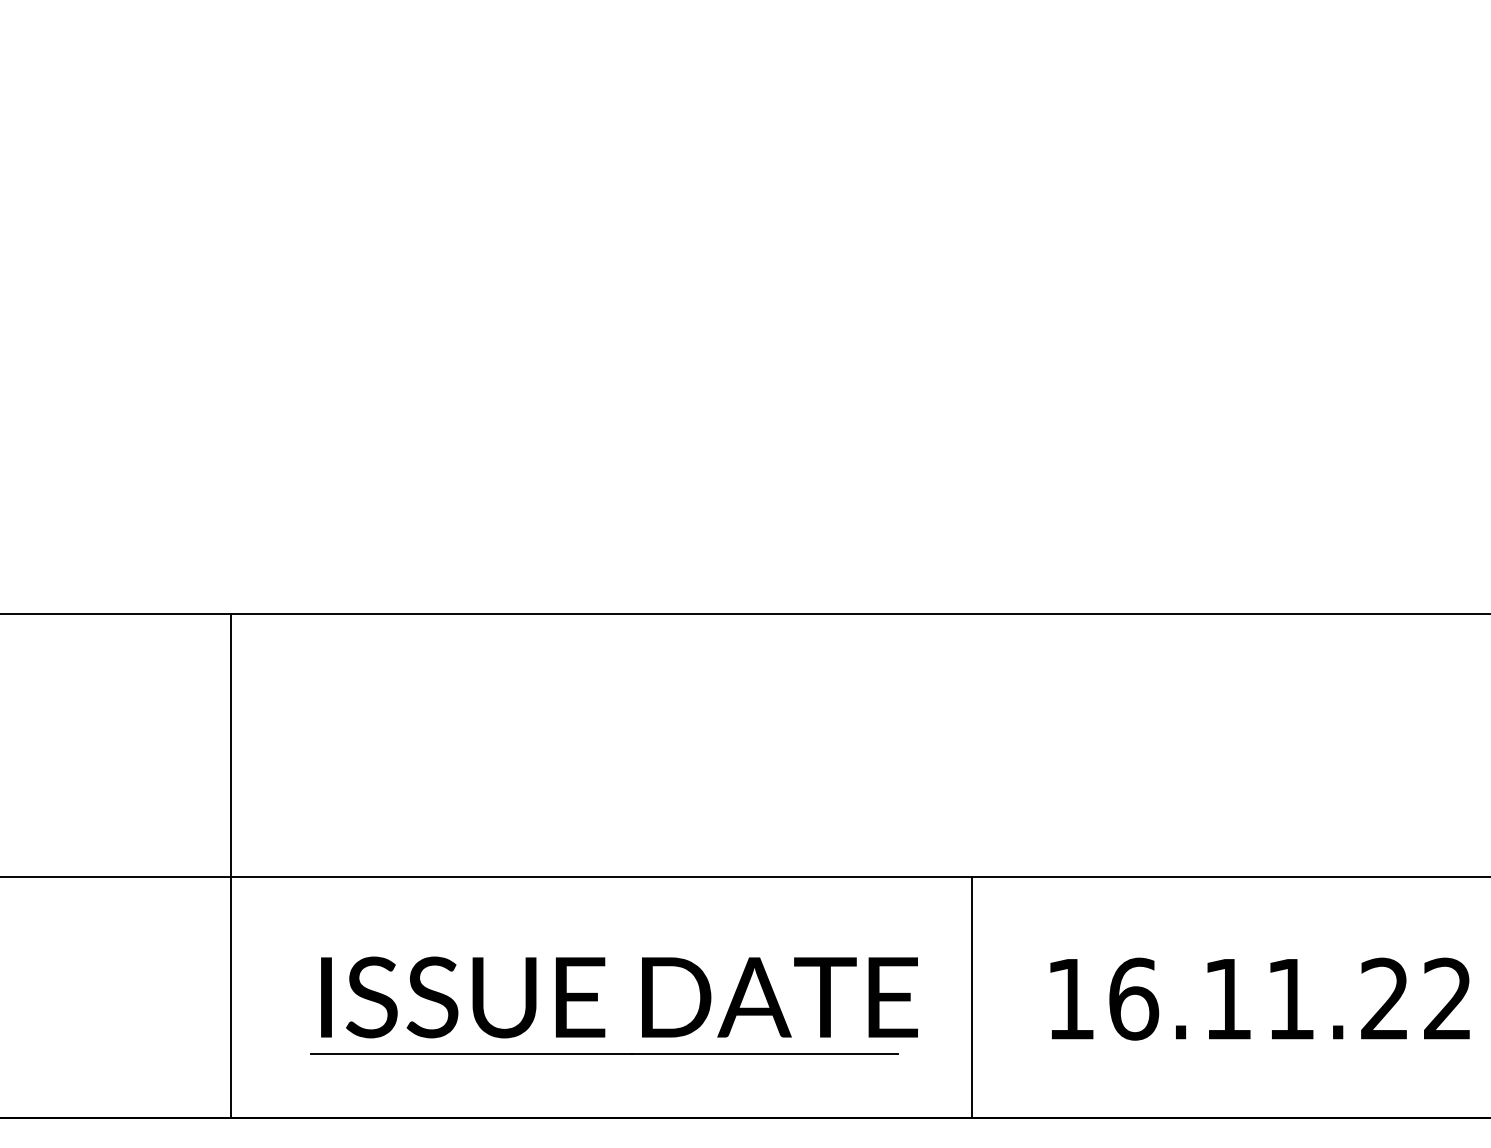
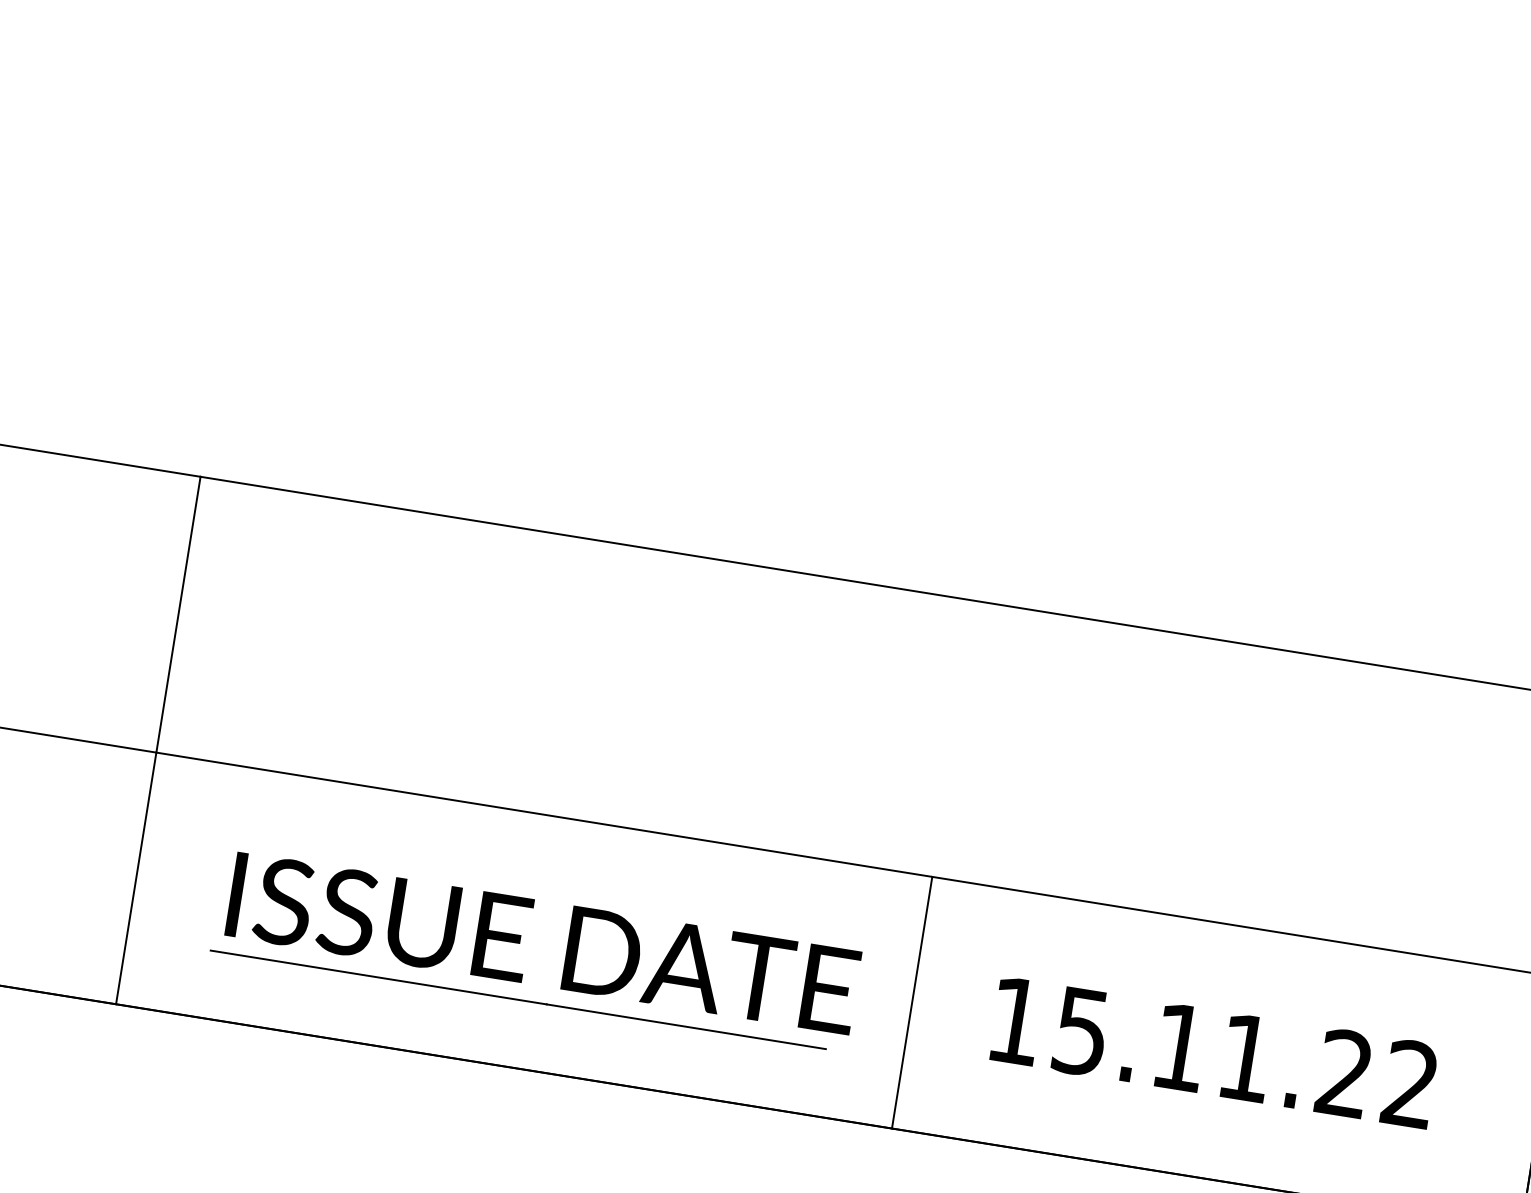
text: (1134, 998) -> (1082, 1031), 16.11.22 -> 15.11.22

